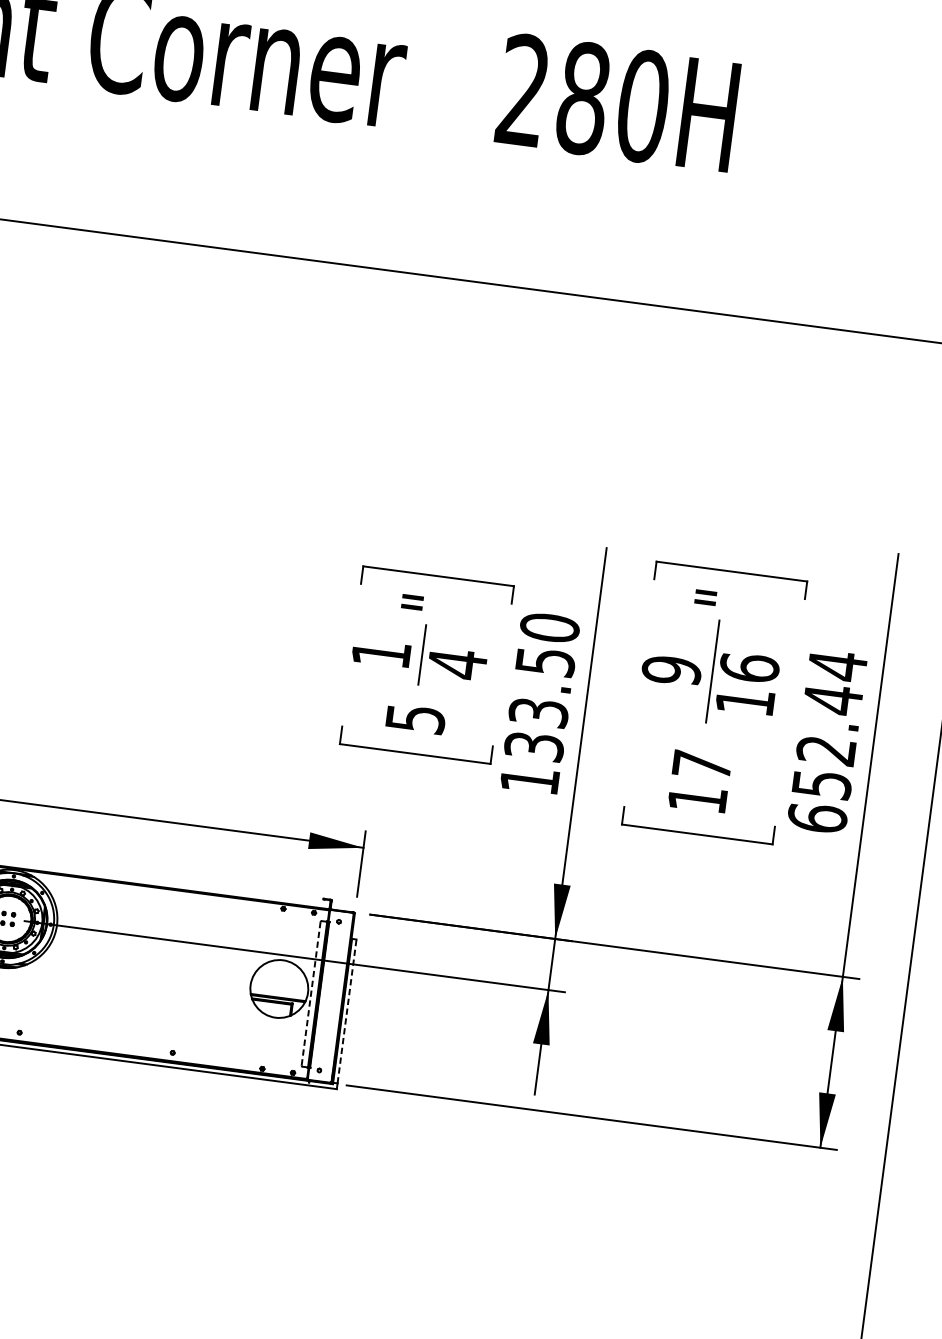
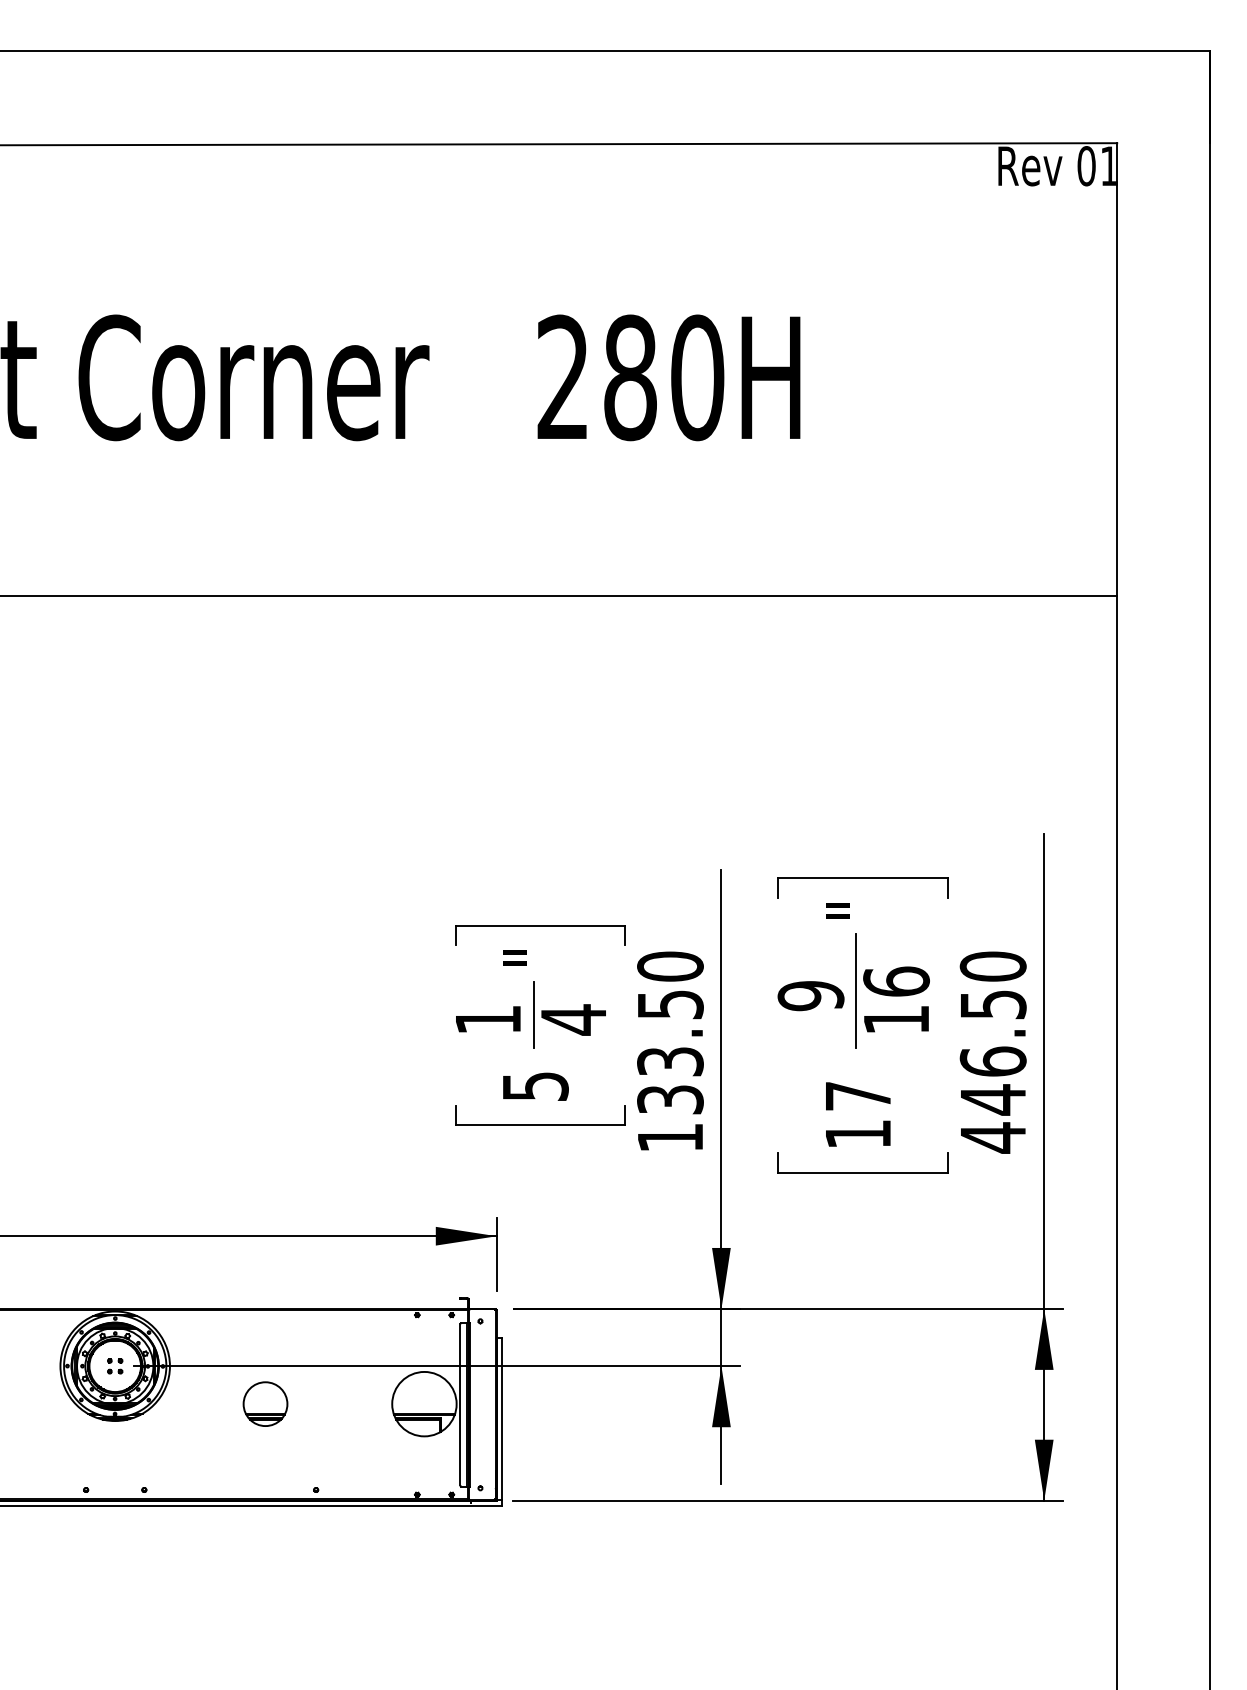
text: (826, 742) -> (992, 1052), 652.44 -> 446.50
part: (137, 969) -> (265, 1403), added
line: (311, 993) -> (460, 1404), dashed -> solid
line: (347, 1011) -> (502, 1419), dashed -> solid

